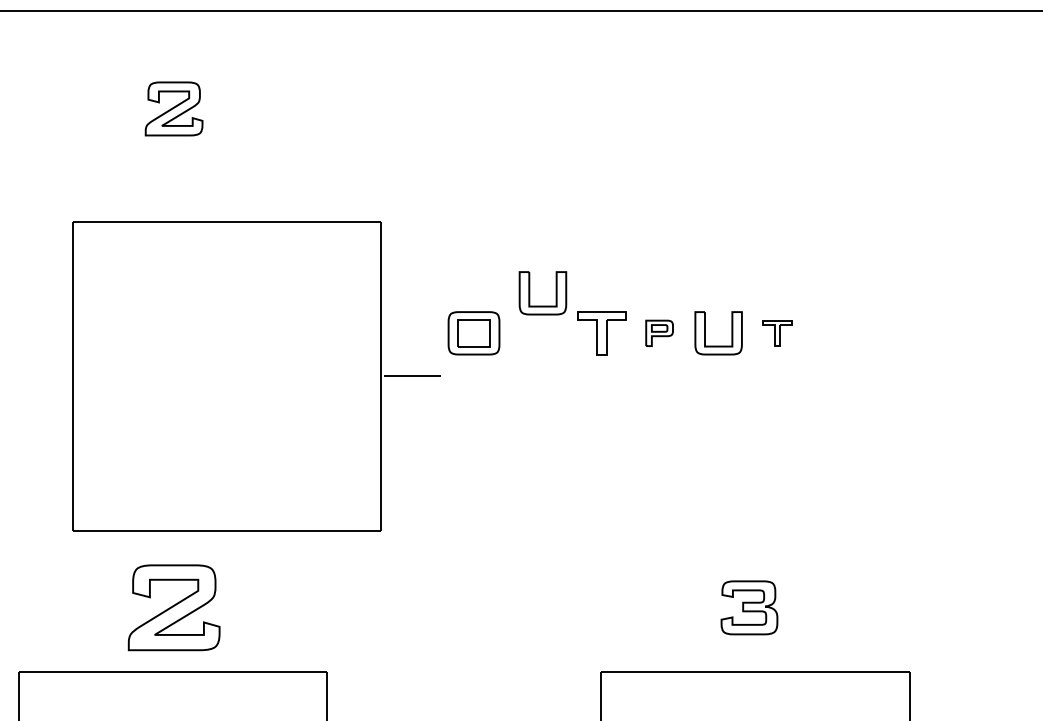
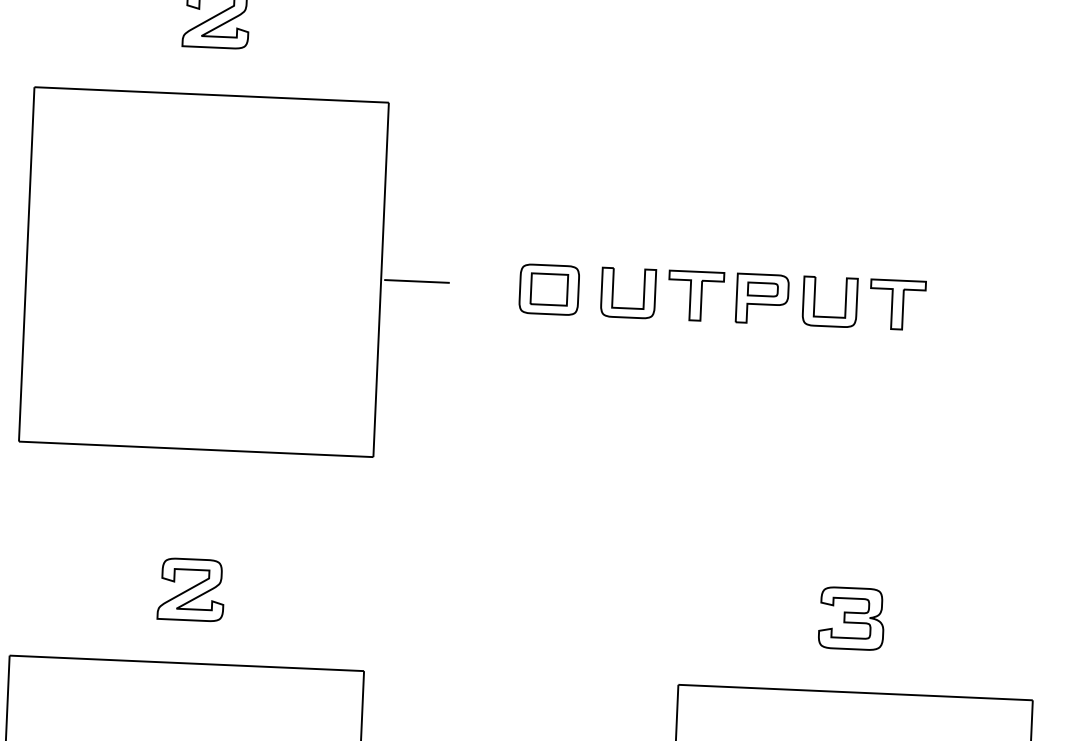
part: (530, 293) -> (614, 292), moved
part: (659, 333) -> (762, 299), size x1.67
part: (777, 333) -> (897, 305), size x1.67
part: (256, 376) -> (237, 274), moved
part: (173, 607) -> (190, 589), size x0.62

